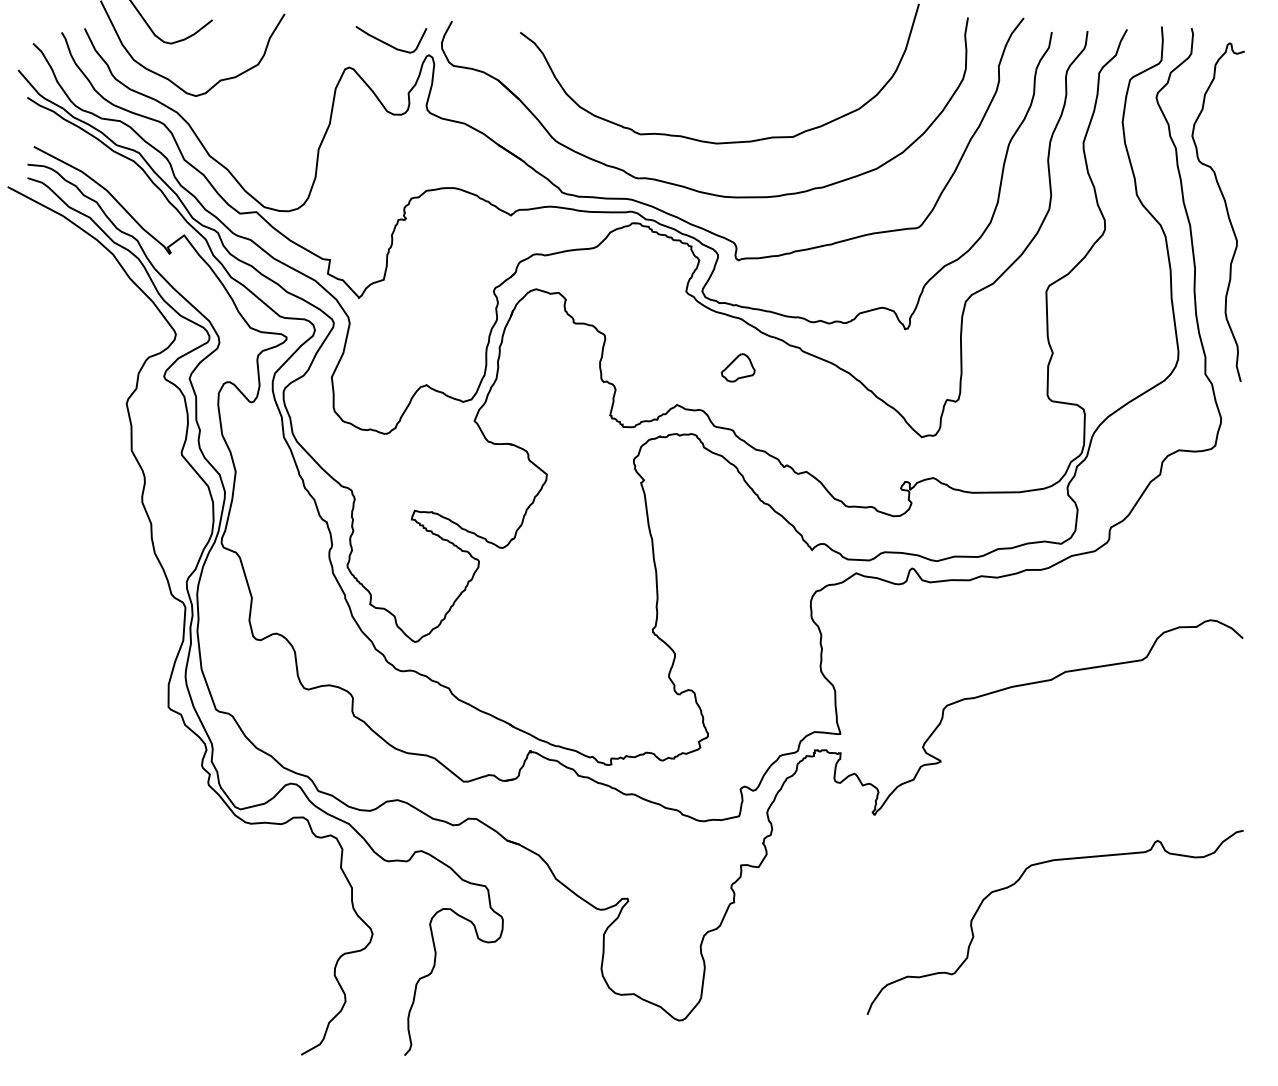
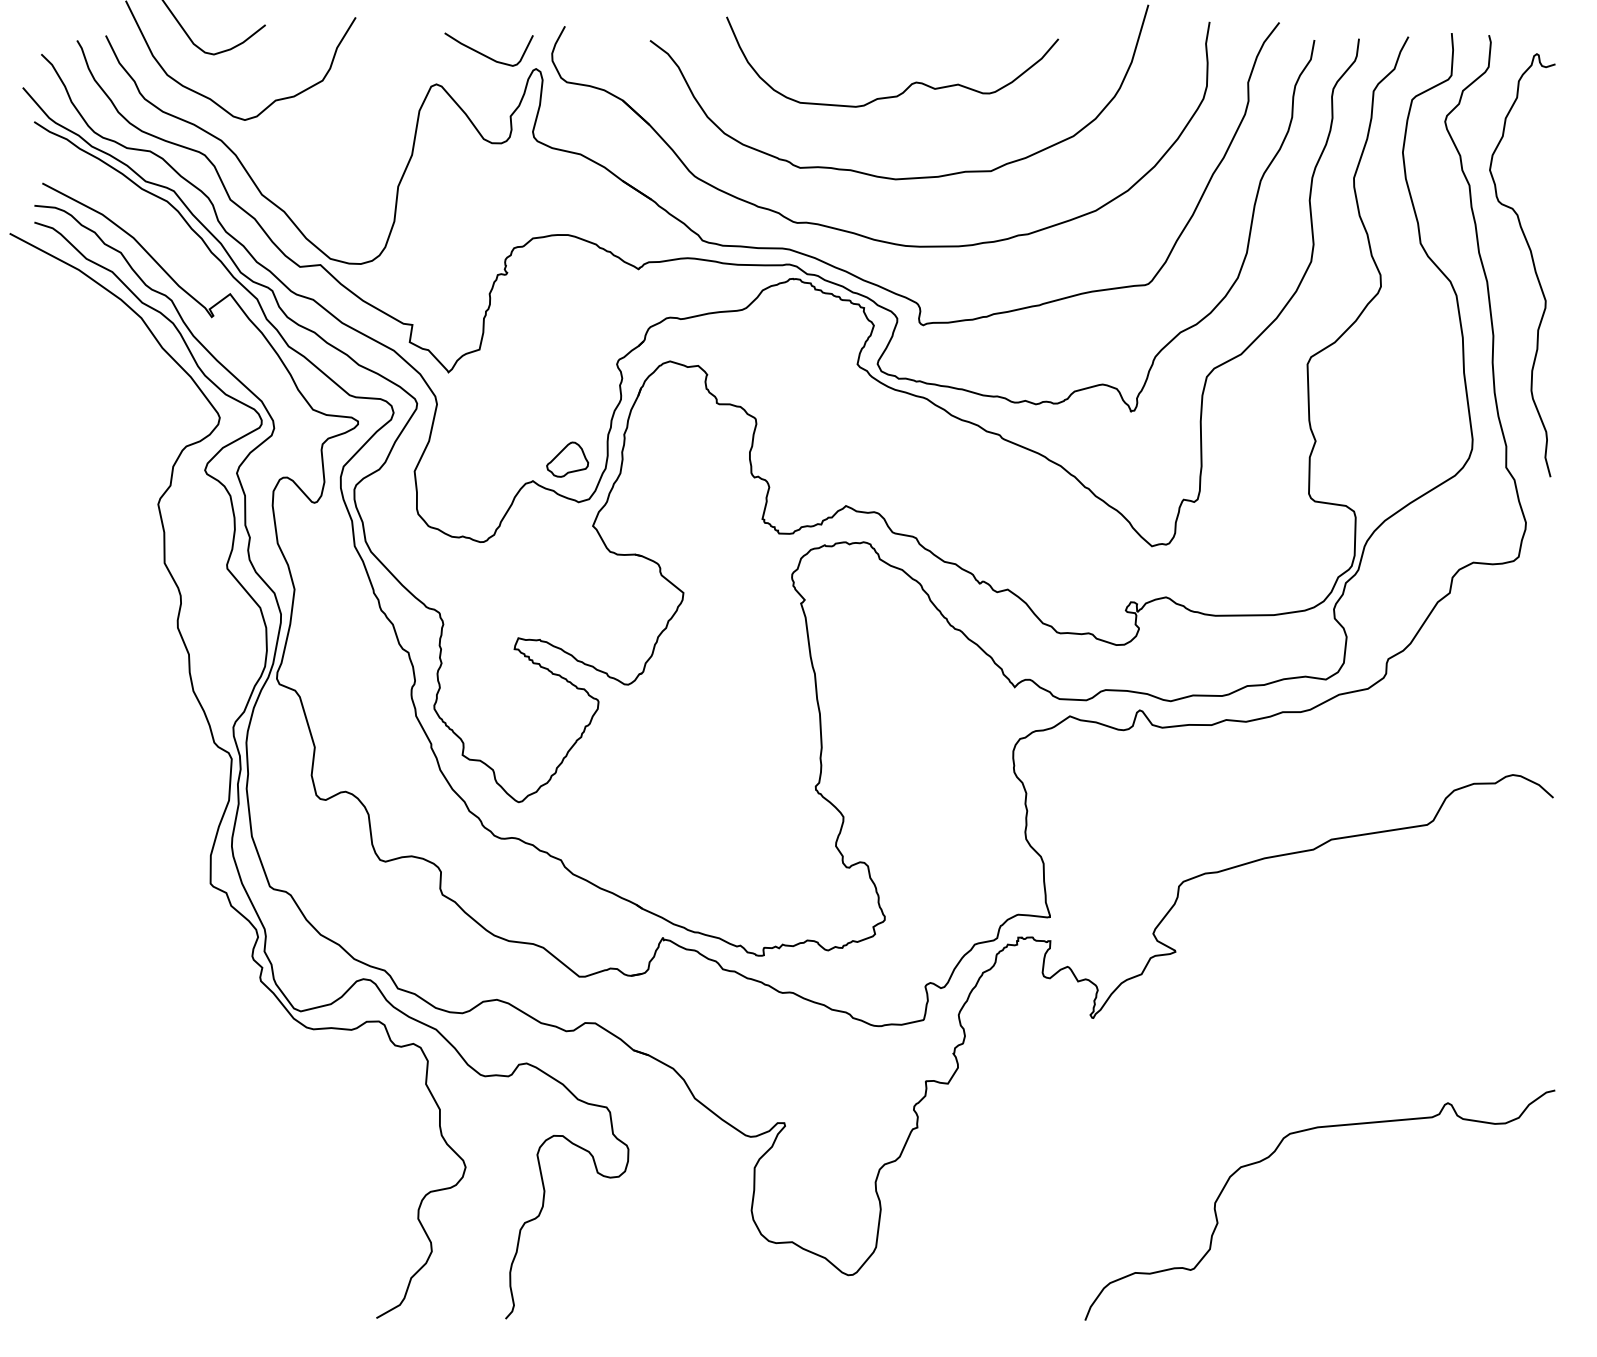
curve: (729, 66) -> (911, 83), added
part: (737, 367) -> (566, 459), moved
curve: (1016, 883) -> (1271, 1156), moved

